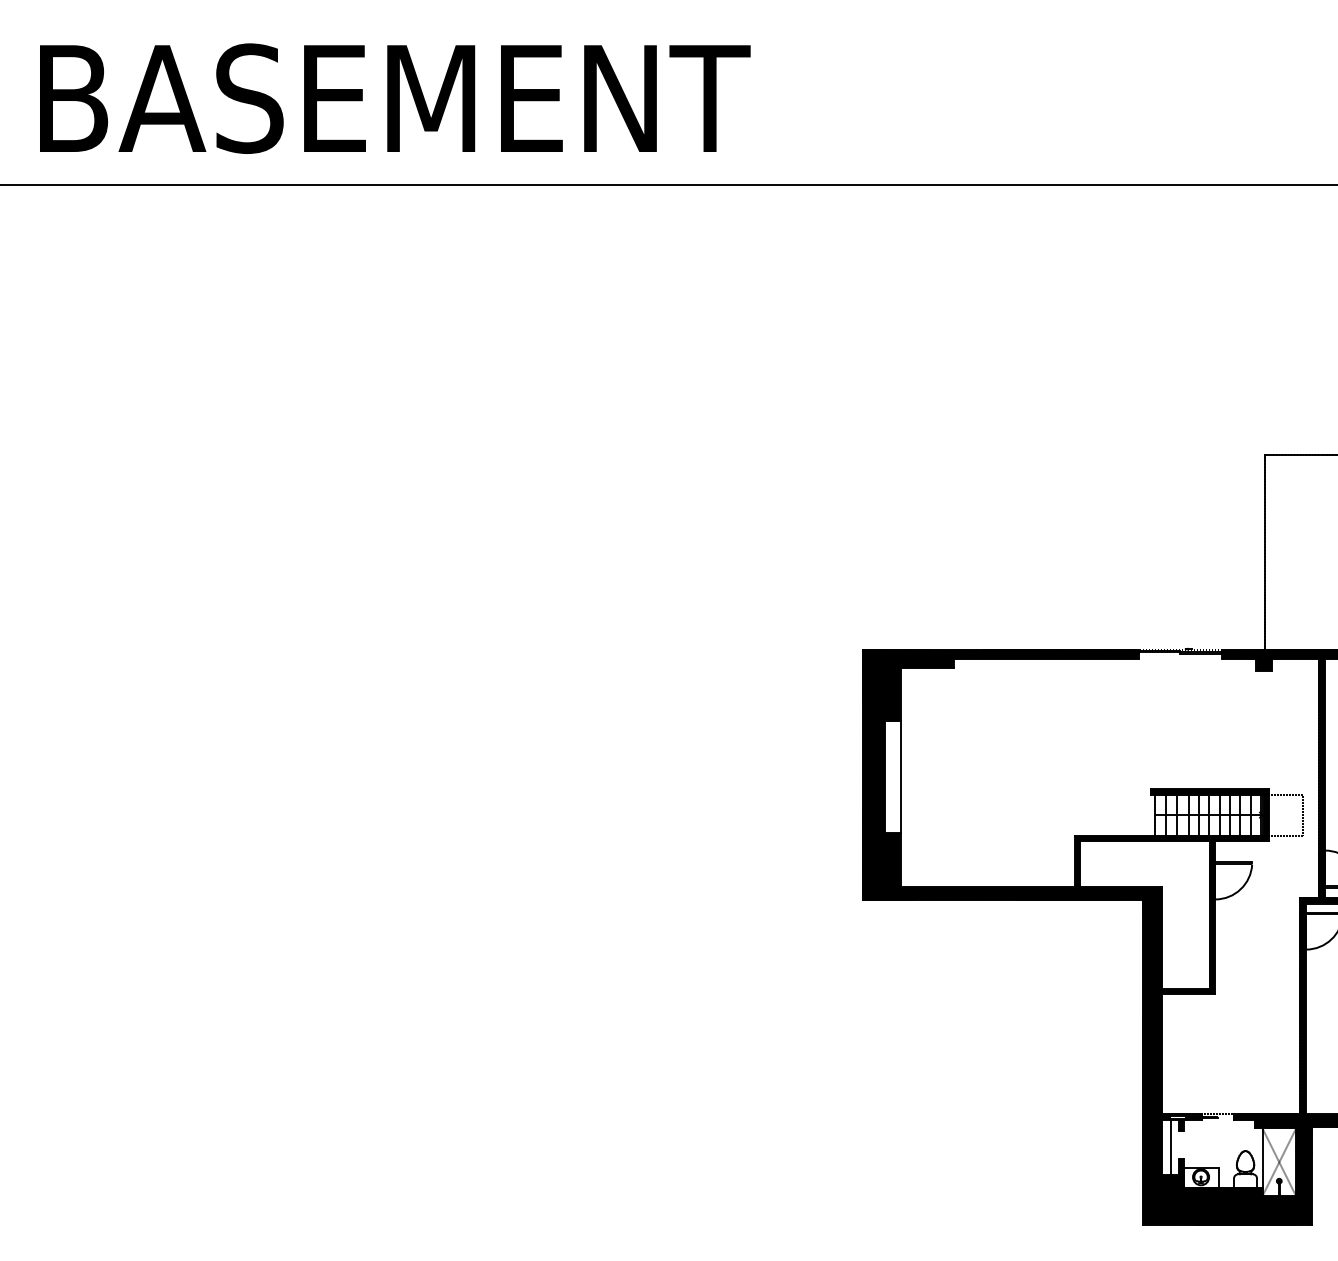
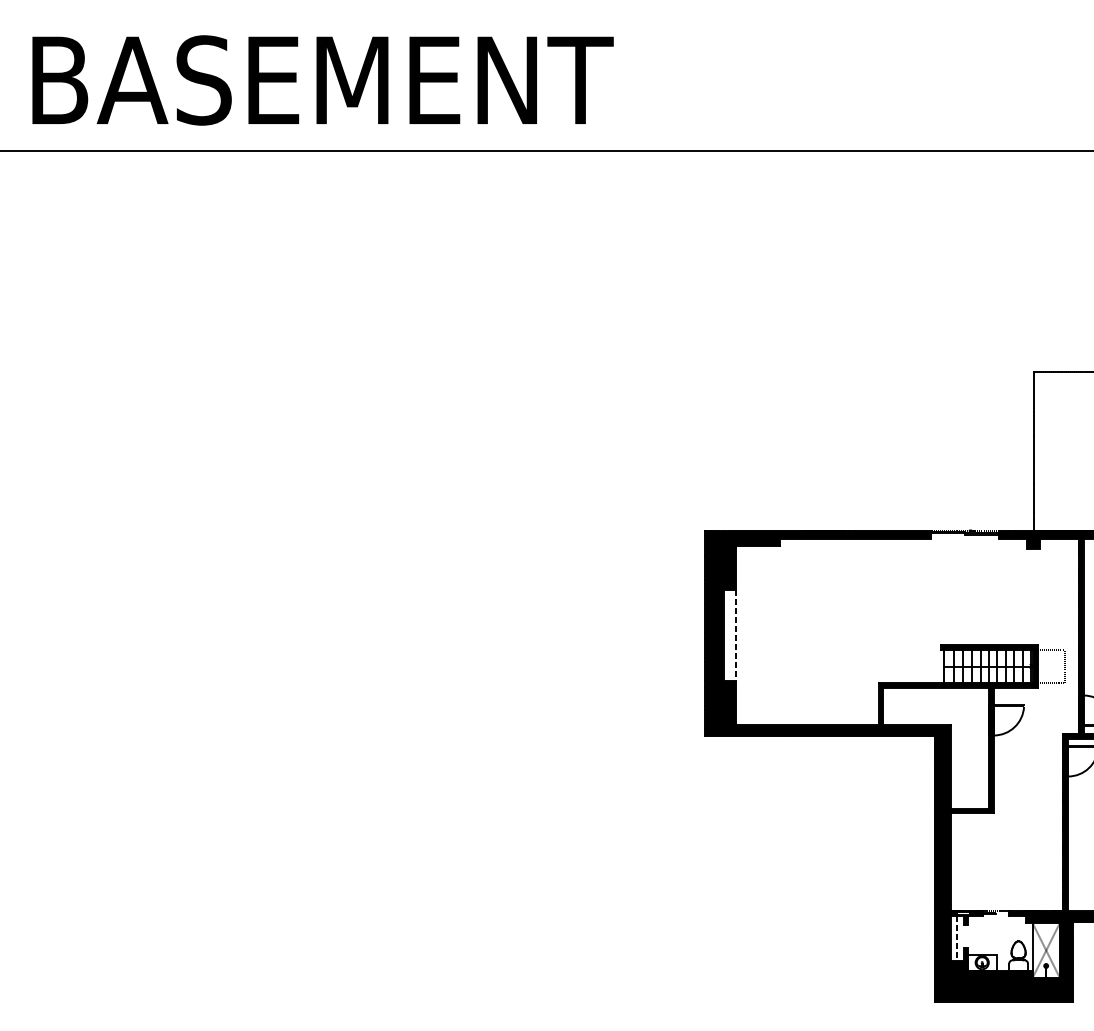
line: (900, 777) -> (736, 635), solid -> dashed
line: (1170, 1148) -> (957, 939), solid -> dashed

